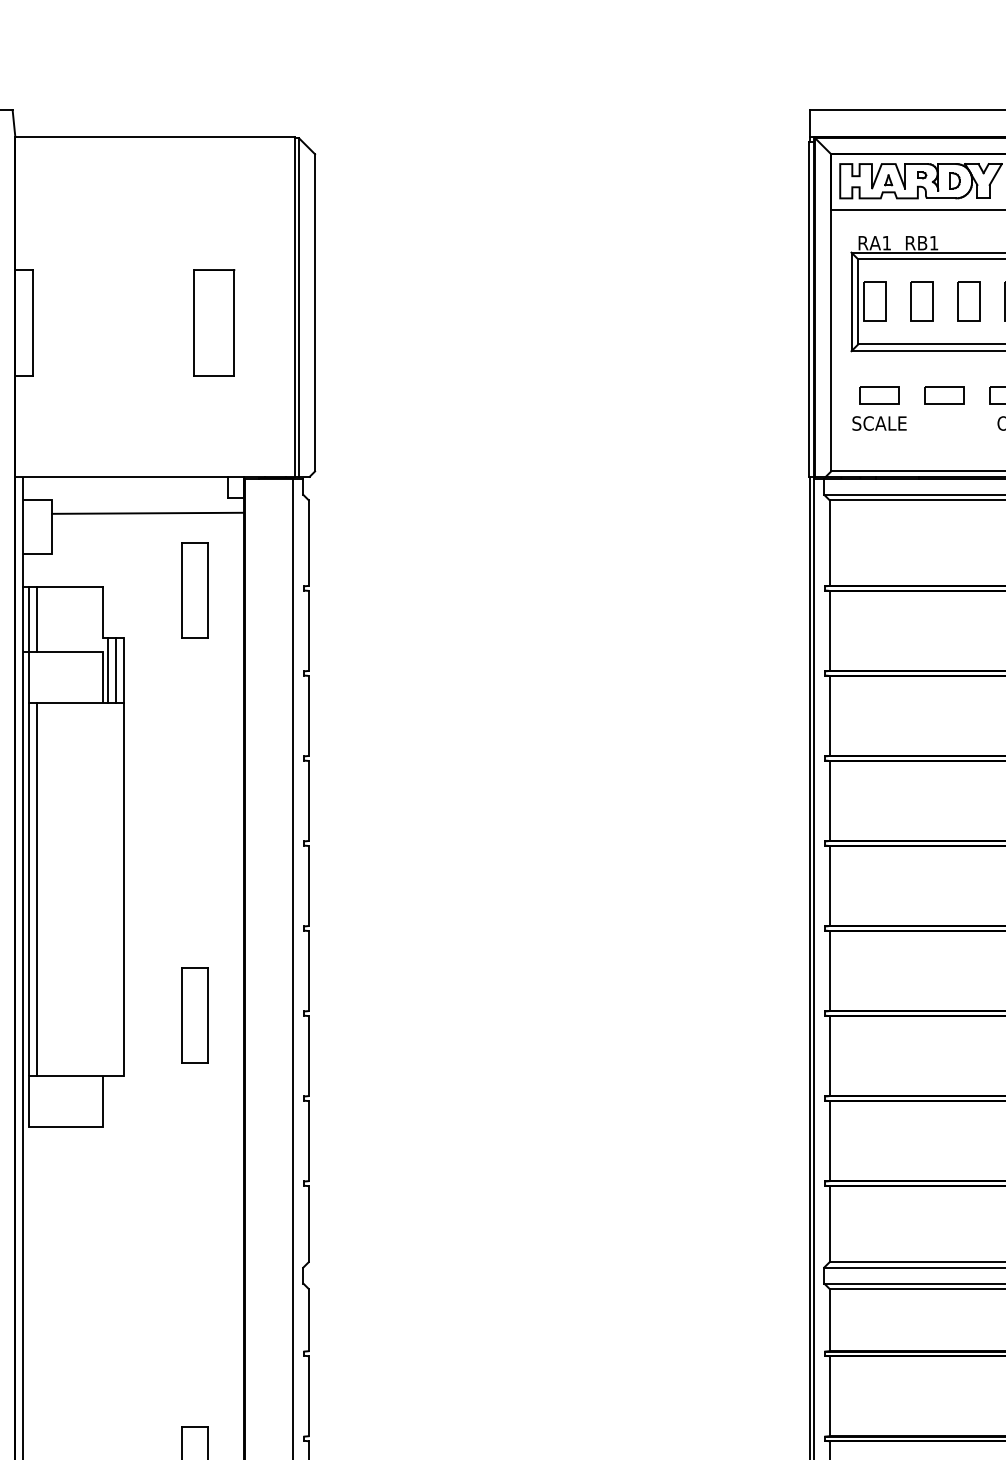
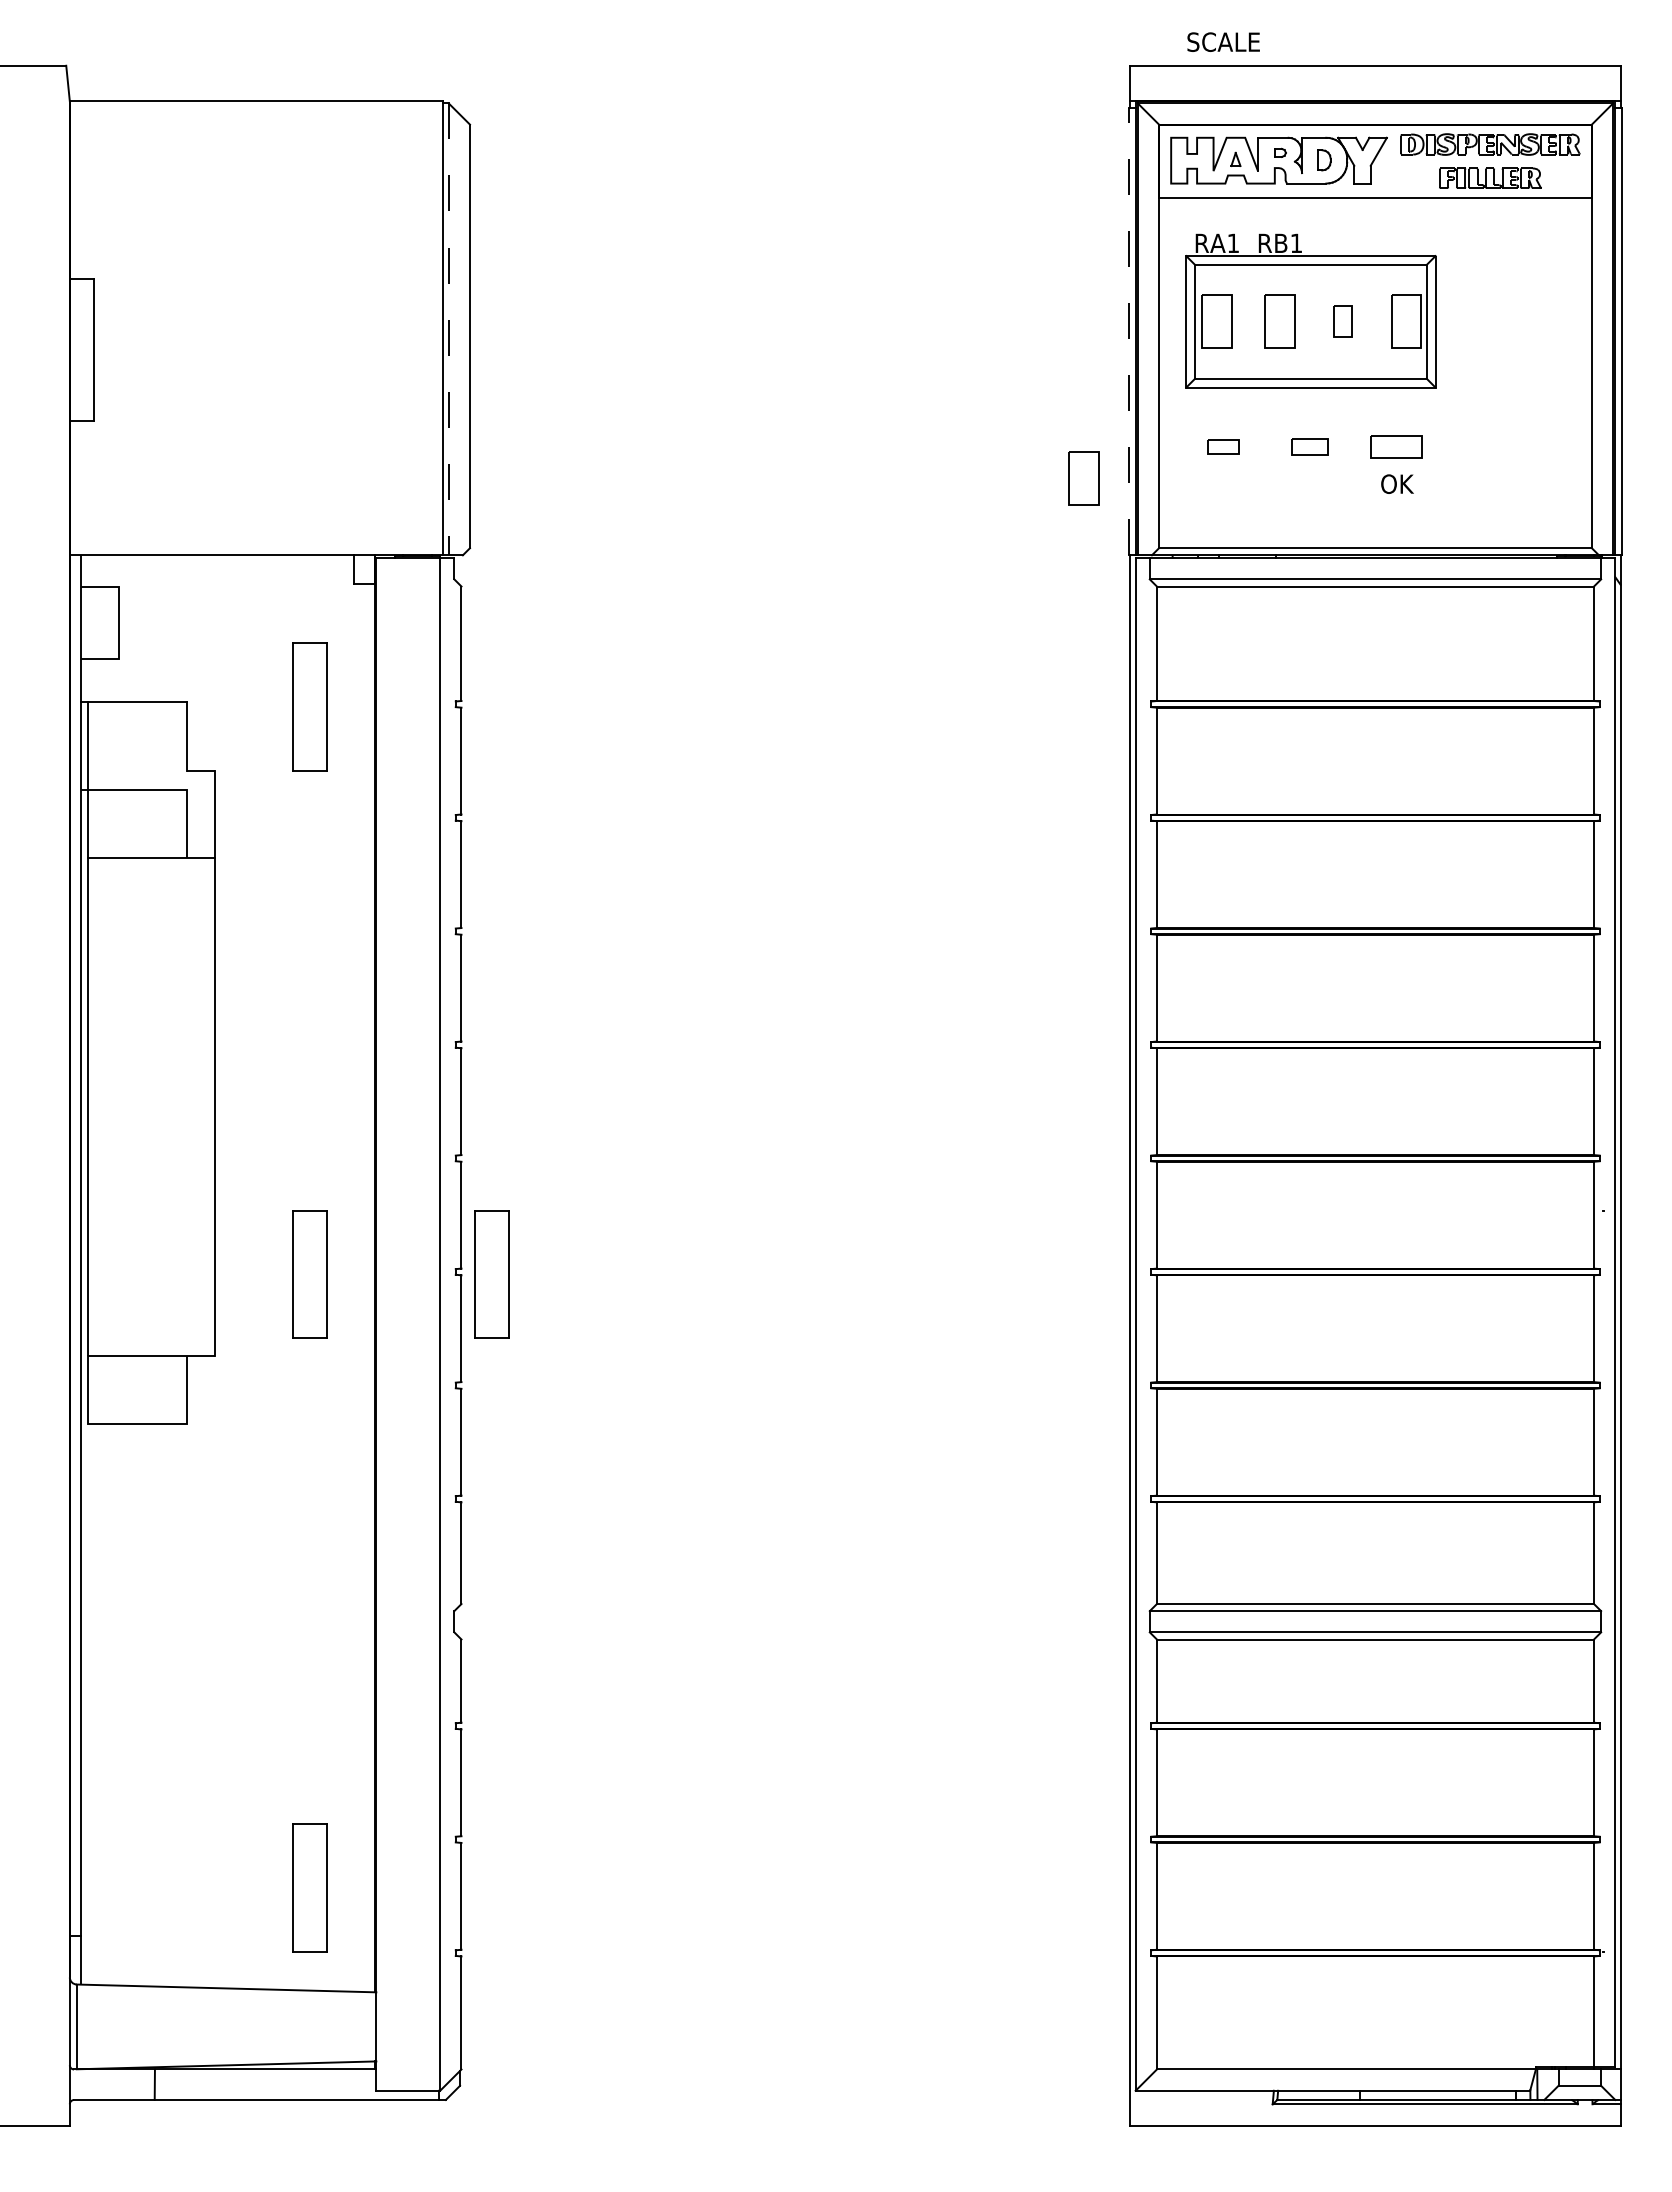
part: (968, 301) -> (1342, 321), size x0.6
line: (298, 307) -> (448, 329), solid -> dashed
line: (809, 309) -> (1129, 331), solid -> dashed
part: (214, 322) -> (335, 349), removed
part: (879, 395) -> (1223, 446), size x0.6
part: (944, 395) -> (1310, 446), size x0.7
part: (774, 419) -> (1083, 478), added
text: (879, 423) -> (1223, 41), moved
line: (147, 512) -> (246, 603), removed
line: (37, 619) -> (99, 745), removed
line: (107, 670) -> (192, 813), removed
line: (116, 670) -> (204, 813), removed
line: (37, 889) -> (99, 1106), removed
part: (331, 1015) -> (491, 1274), added

